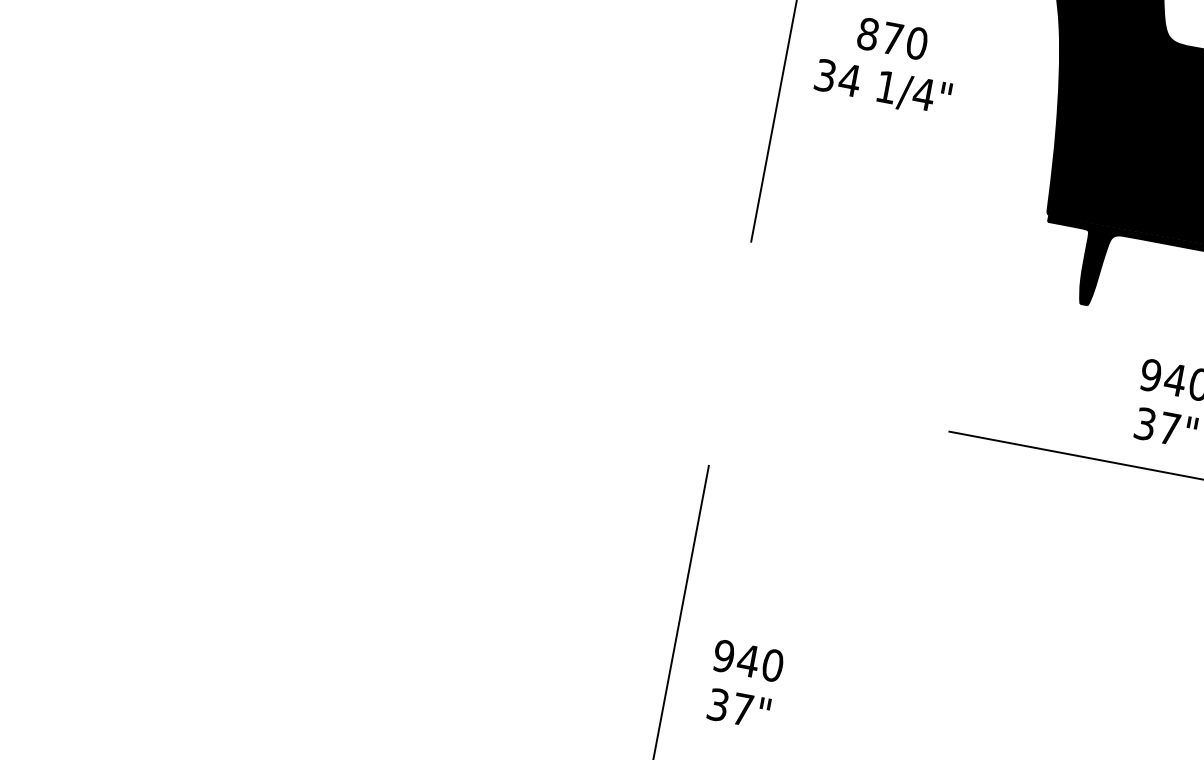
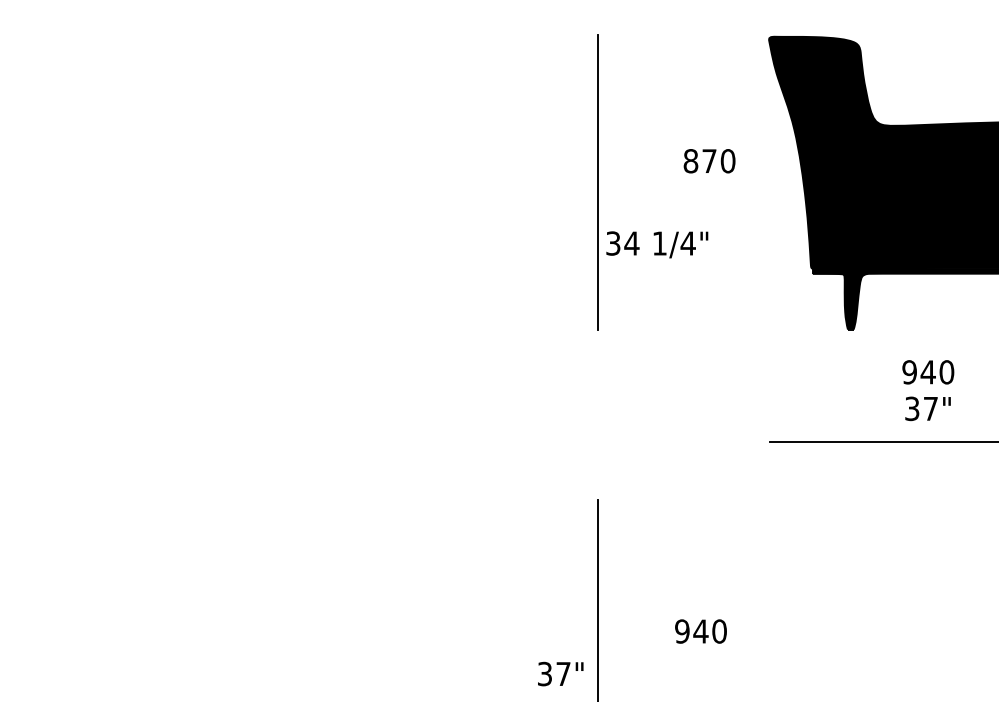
text: (892, 39) -> (709, 161), moved
text: (883, 87) -> (657, 244), moved
text: (747, 660) -> (700, 631), moved
text: (738, 708) -> (560, 673), moved

